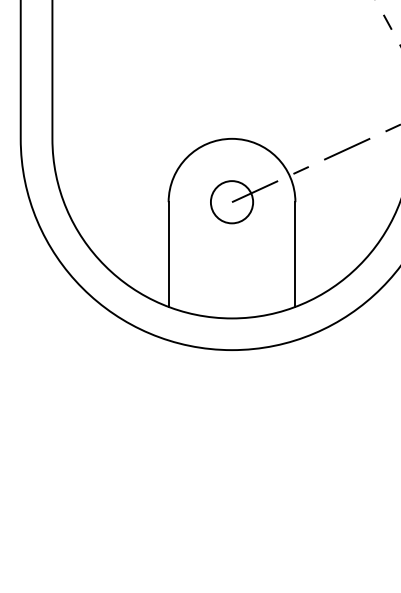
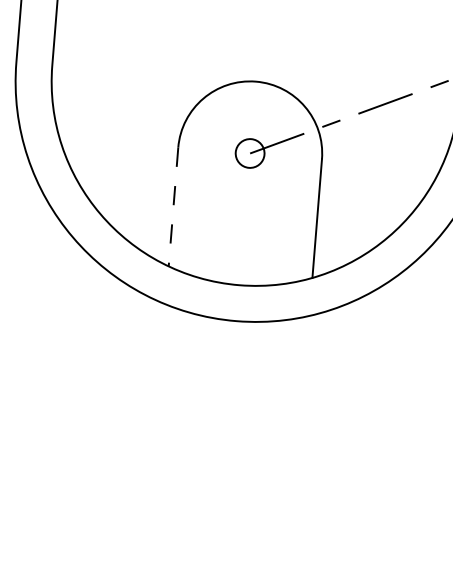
circle: (231, 202) -> (249, 153), size x0.6
line: (168, 255) -> (173, 208), solid -> dashed

